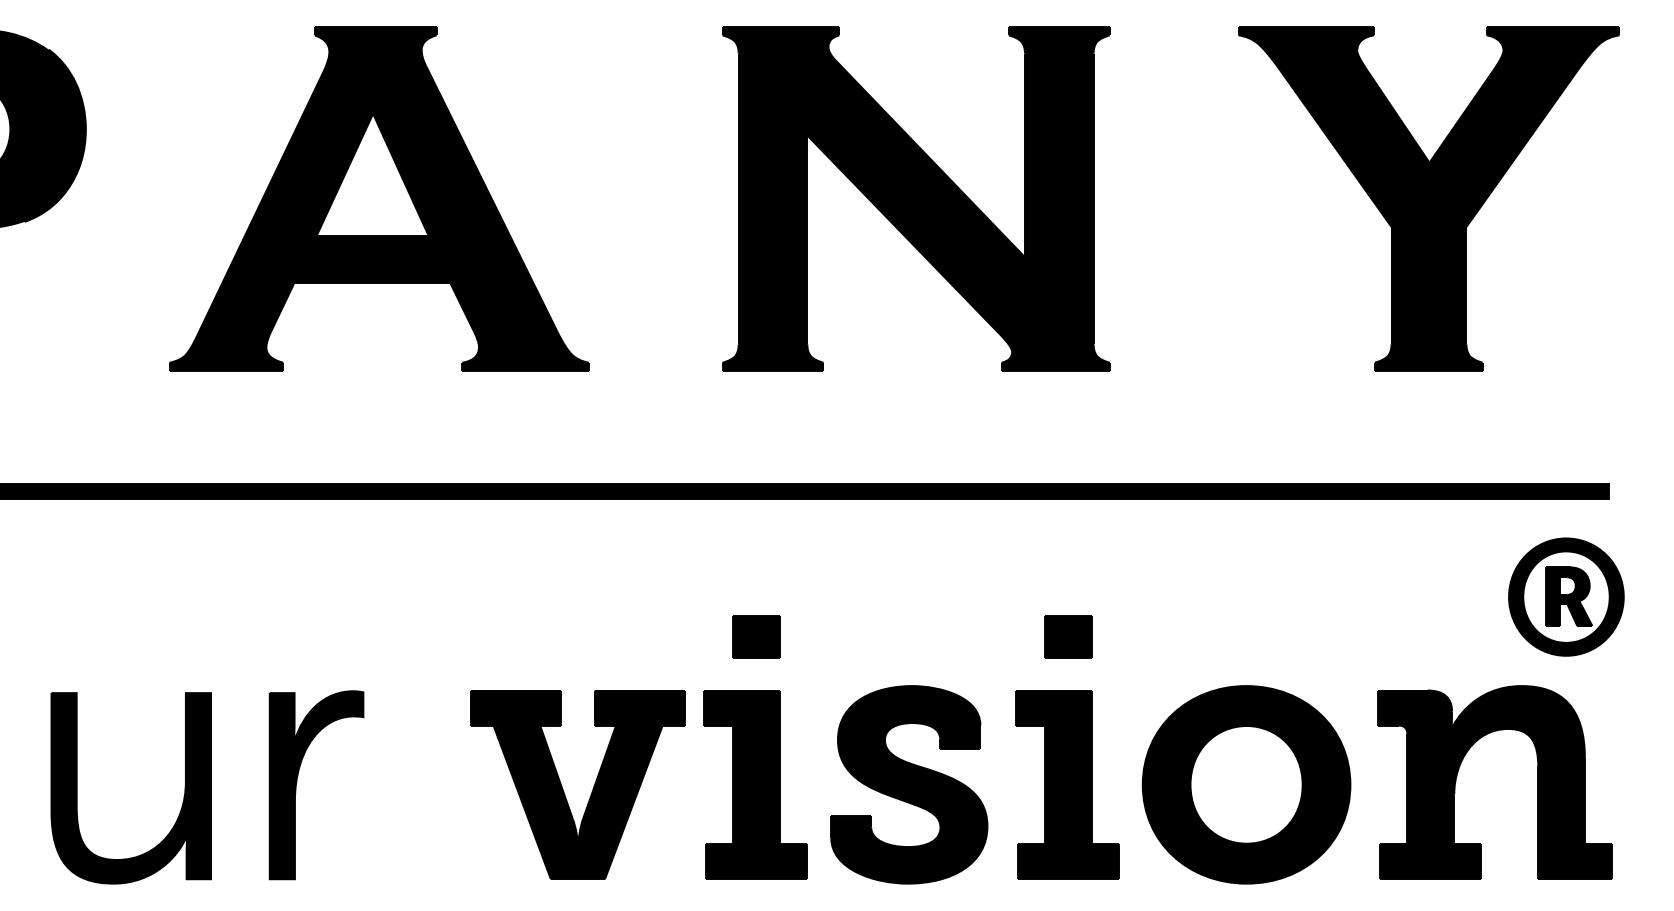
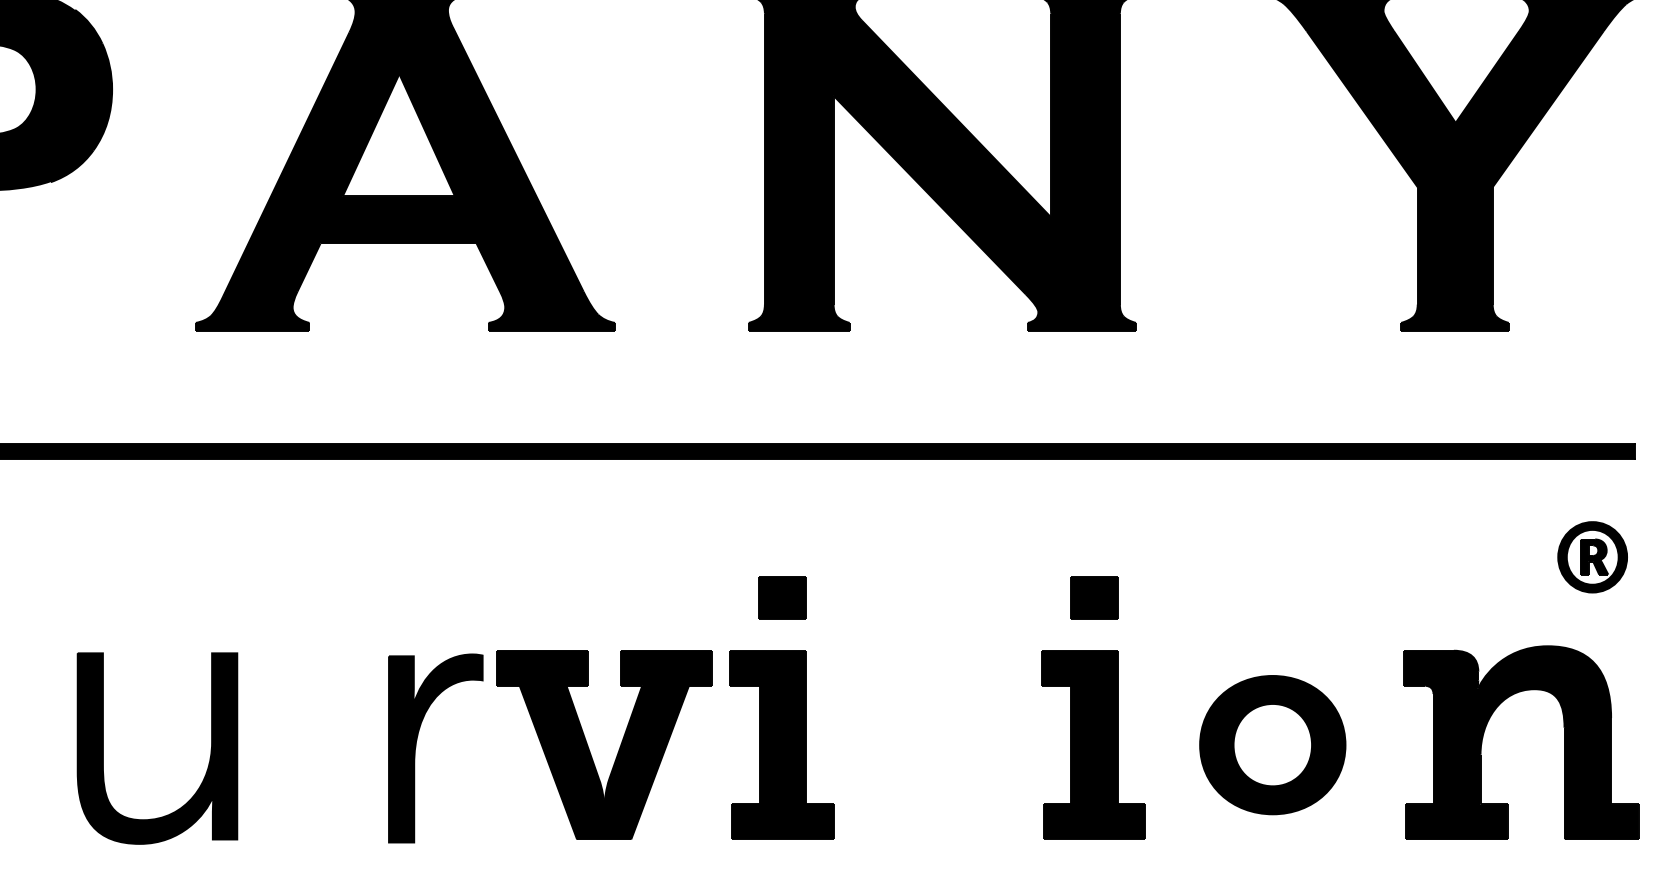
part: (1566, 596) -> (1592, 556), size x0.6
part: (297, 782) -> (416, 745), moved
part: (909, 784) -> (935, 744), removed
part: (1246, 784) -> (1272, 744), size x0.7

